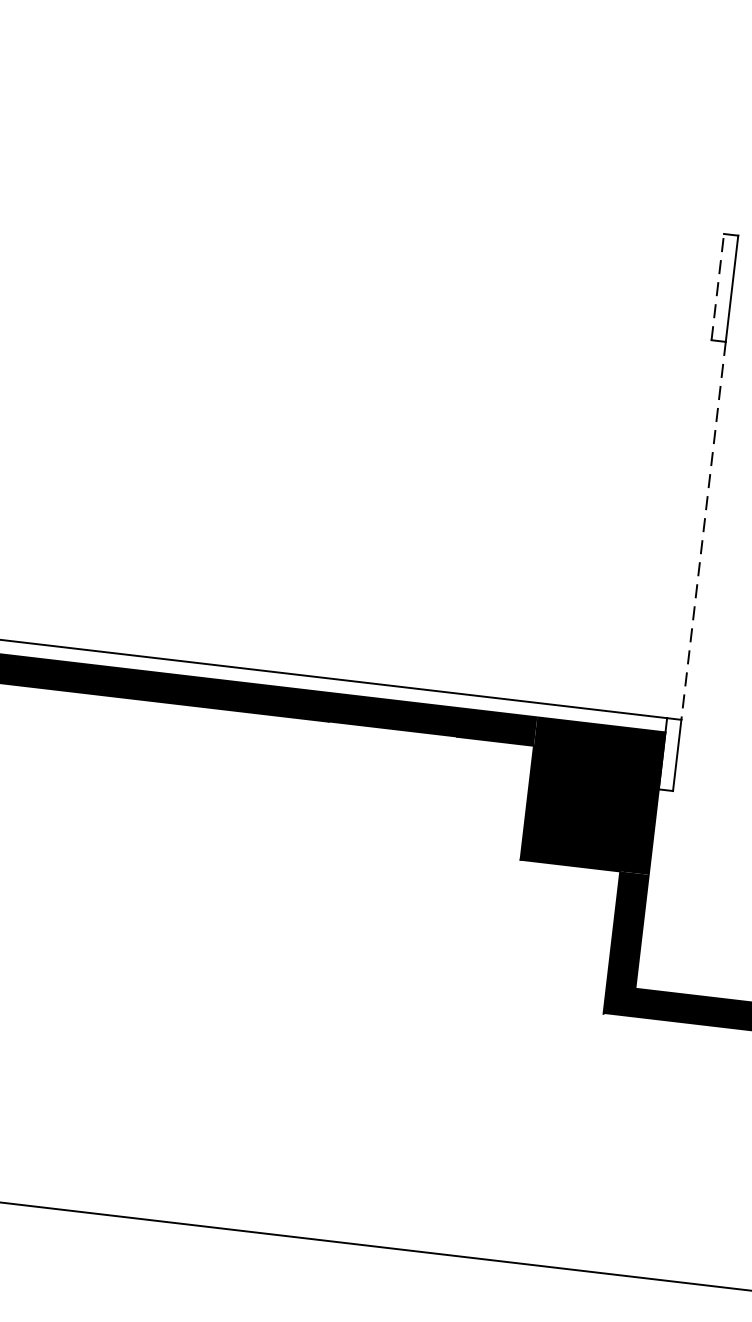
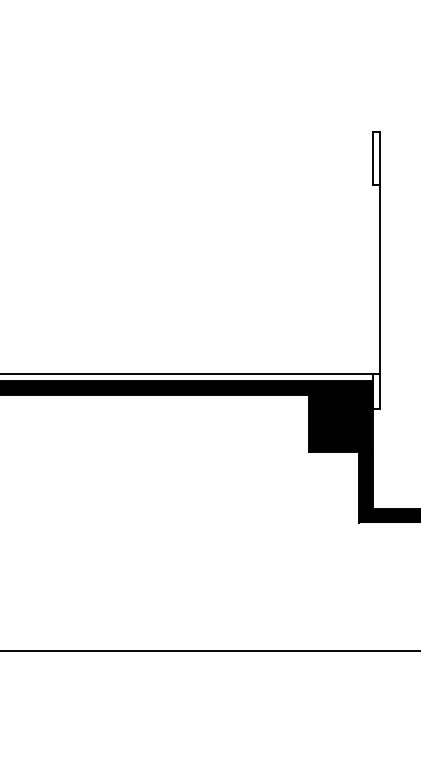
line: (718, 287) -> (373, 158), dashed -> solid
line: (703, 531) -> (380, 279), dashed -> solid

